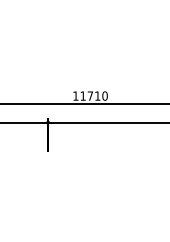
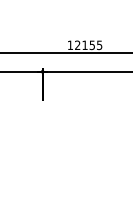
text: (93, 95) -> (88, 44), 11710 -> 12155

